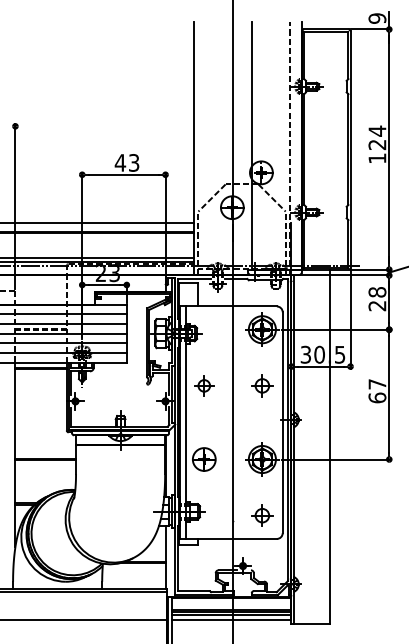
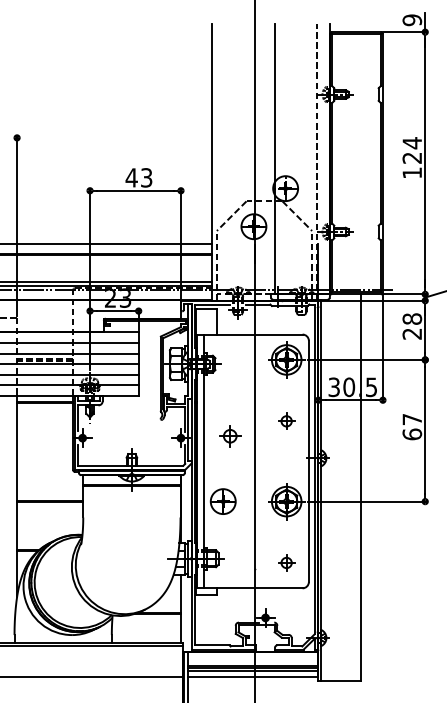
part: (204, 386) -> (230, 436), moved
part: (262, 386) -> (286, 421), size x0.7
part: (262, 515) -> (286, 562), size x0.7

